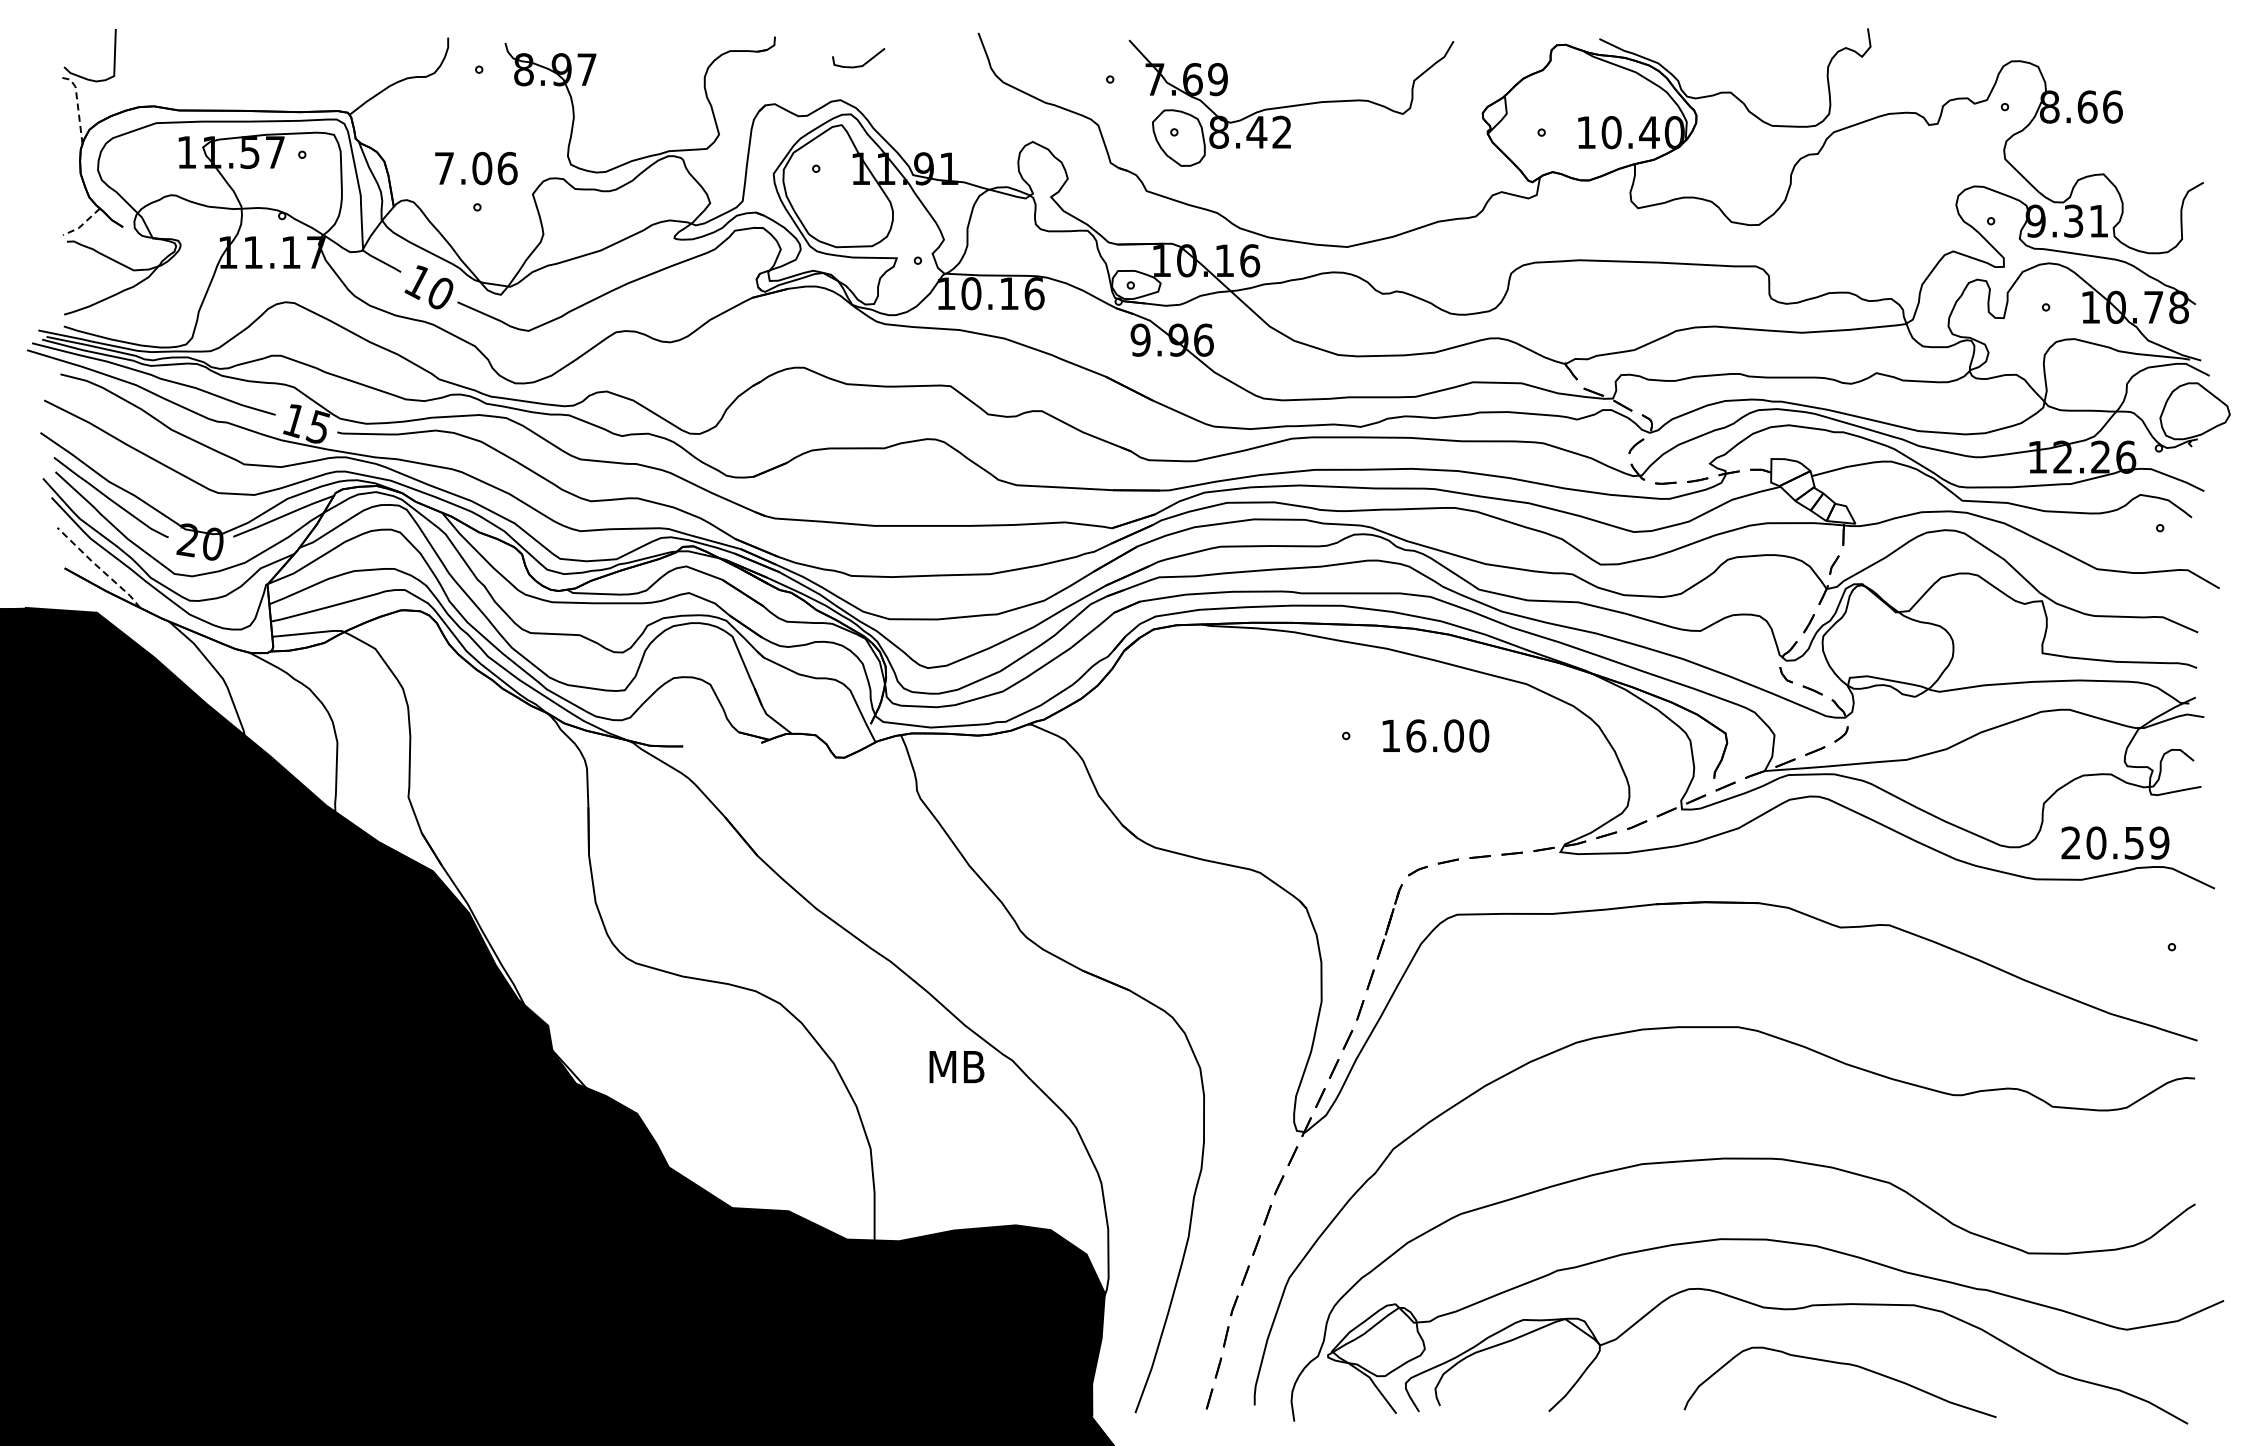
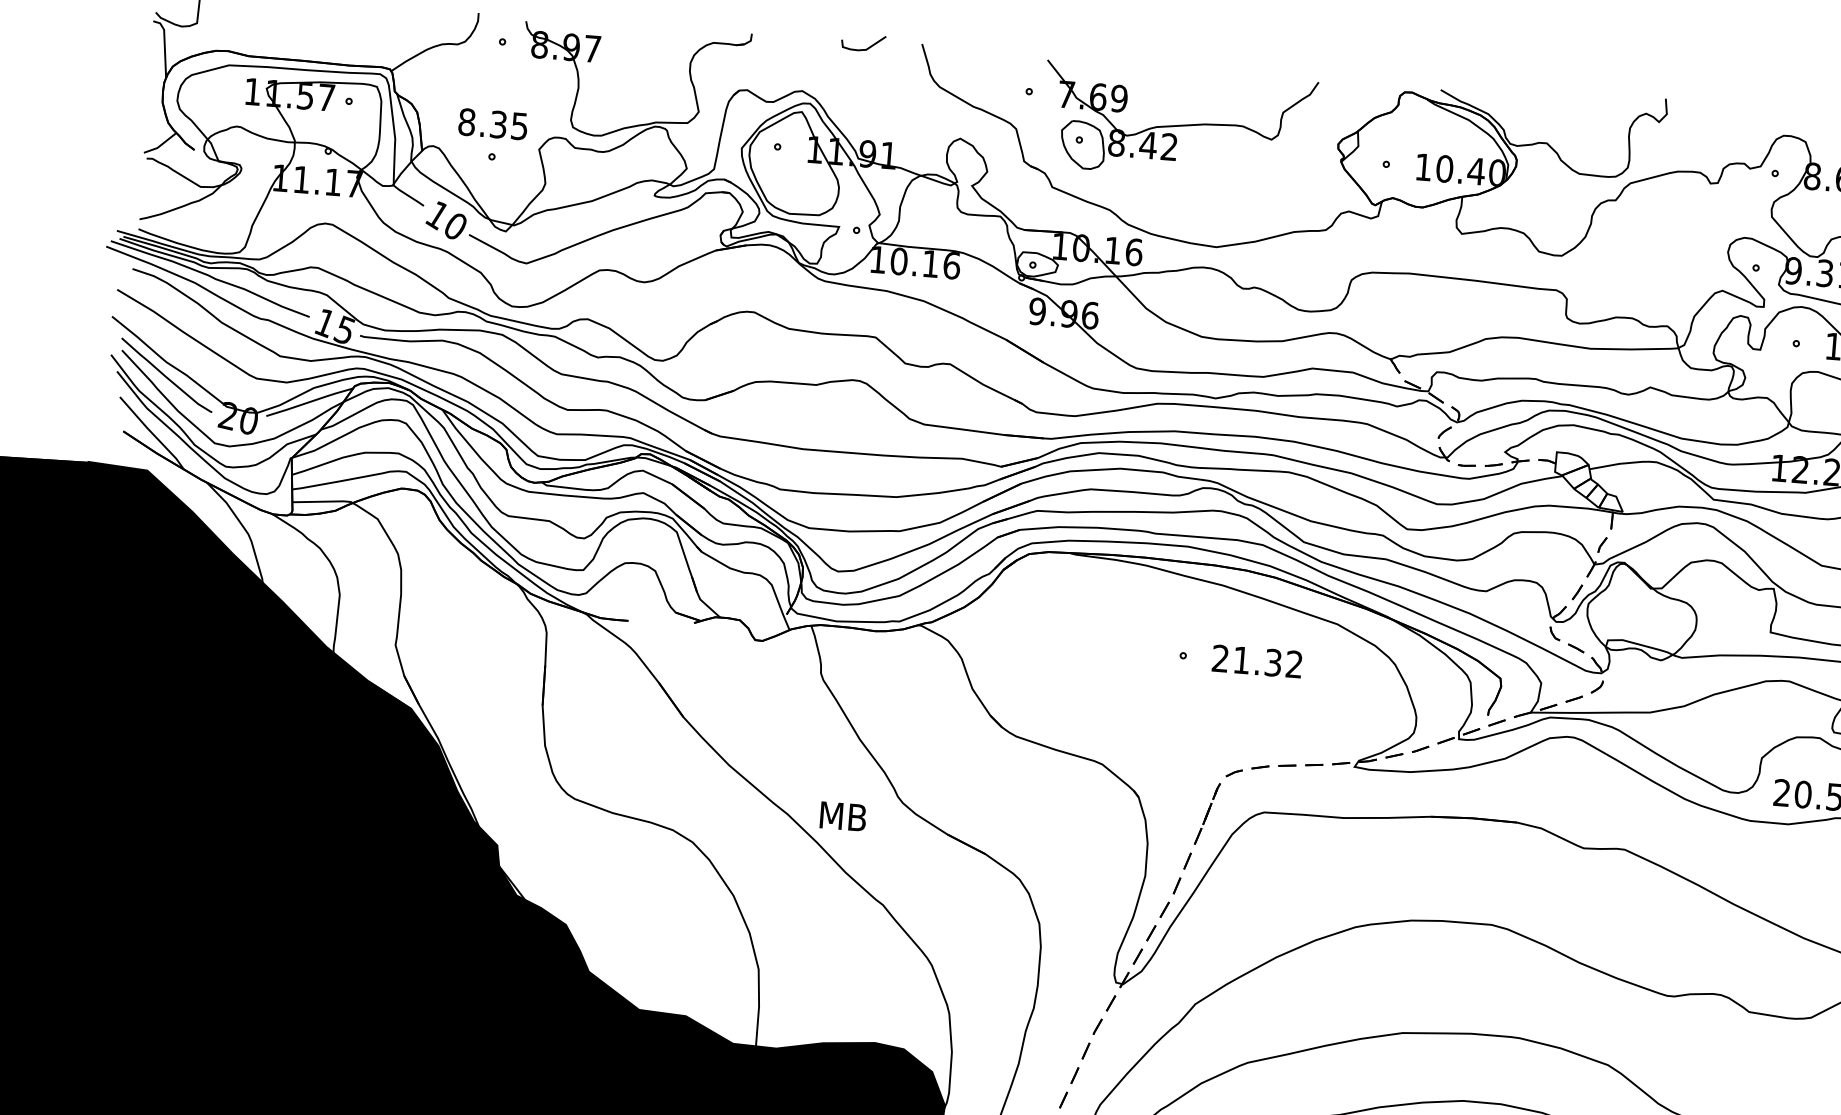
curve: (858, 65) -> (862, 49), moved
line: (77, 105) -> (164, 45), dashed -> solid
text: (475, 168) -> (492, 124), 7.06 -> 8.35
line: (82, 224) -> (160, 145), dashed -> solid
line: (98, 567) -> (151, 432), dashed -> solid
text: (1435, 735) -> (1257, 661), 16.00 -> 21.32
text: (956, 1067) -> (842, 816), moved

